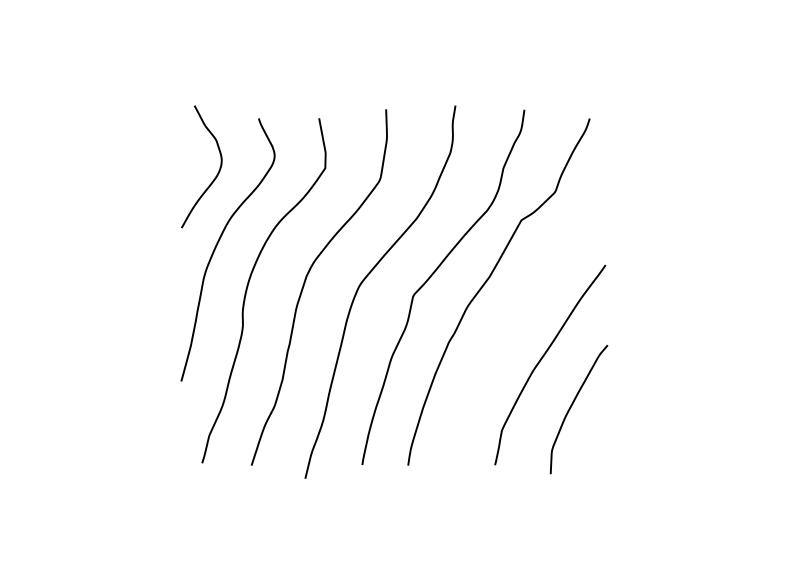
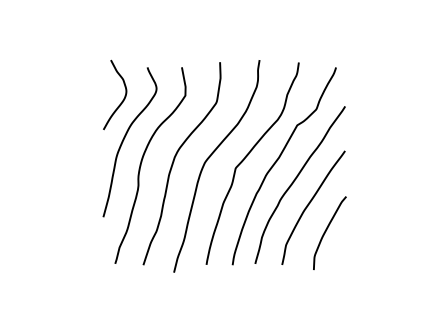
curve: (516, 320) -> (294, 182), added

